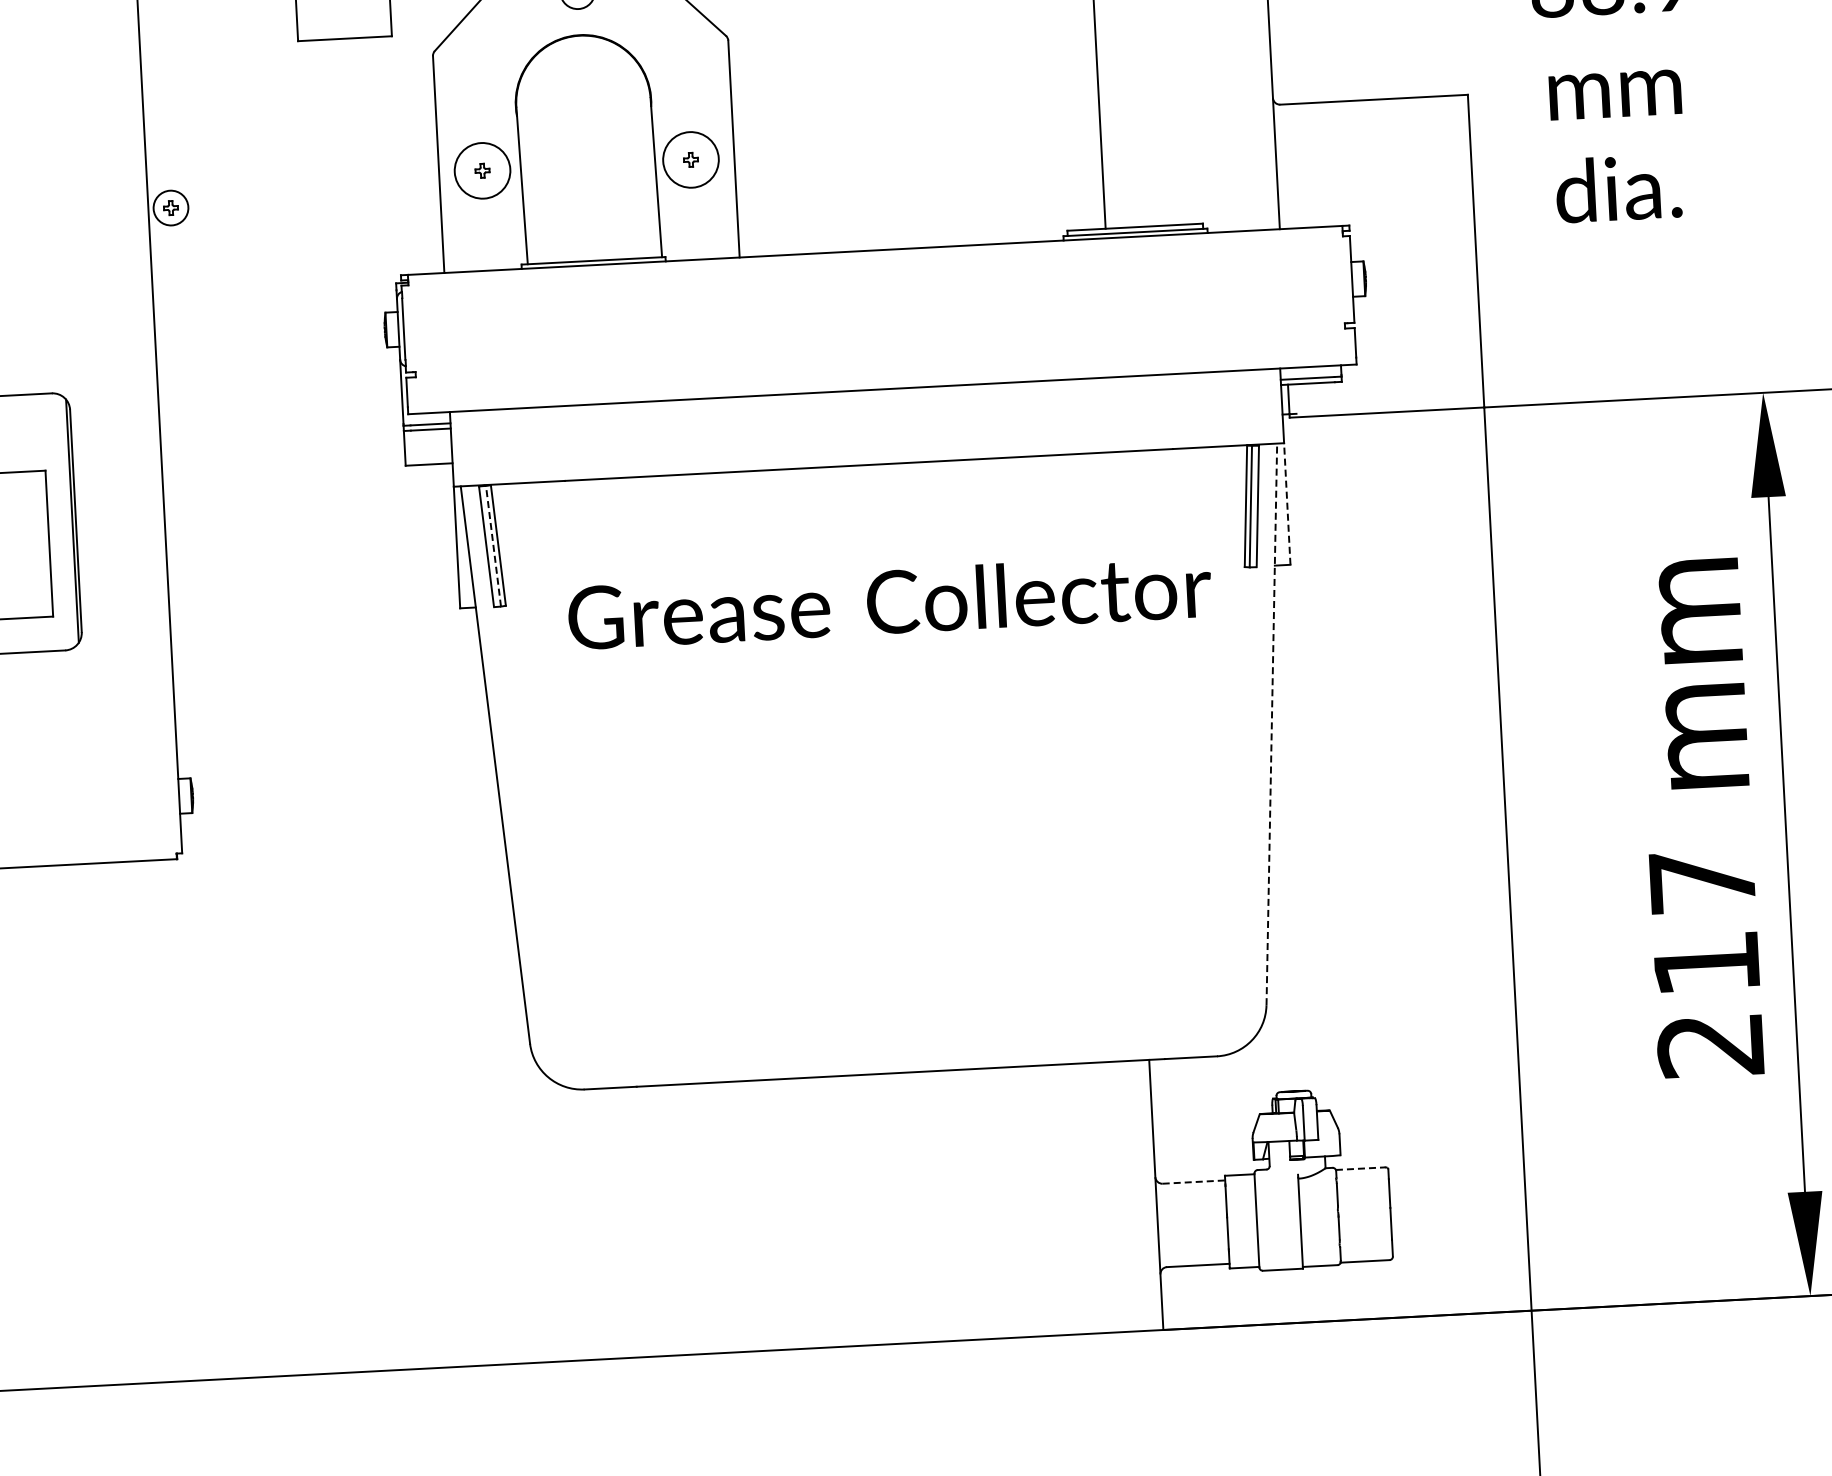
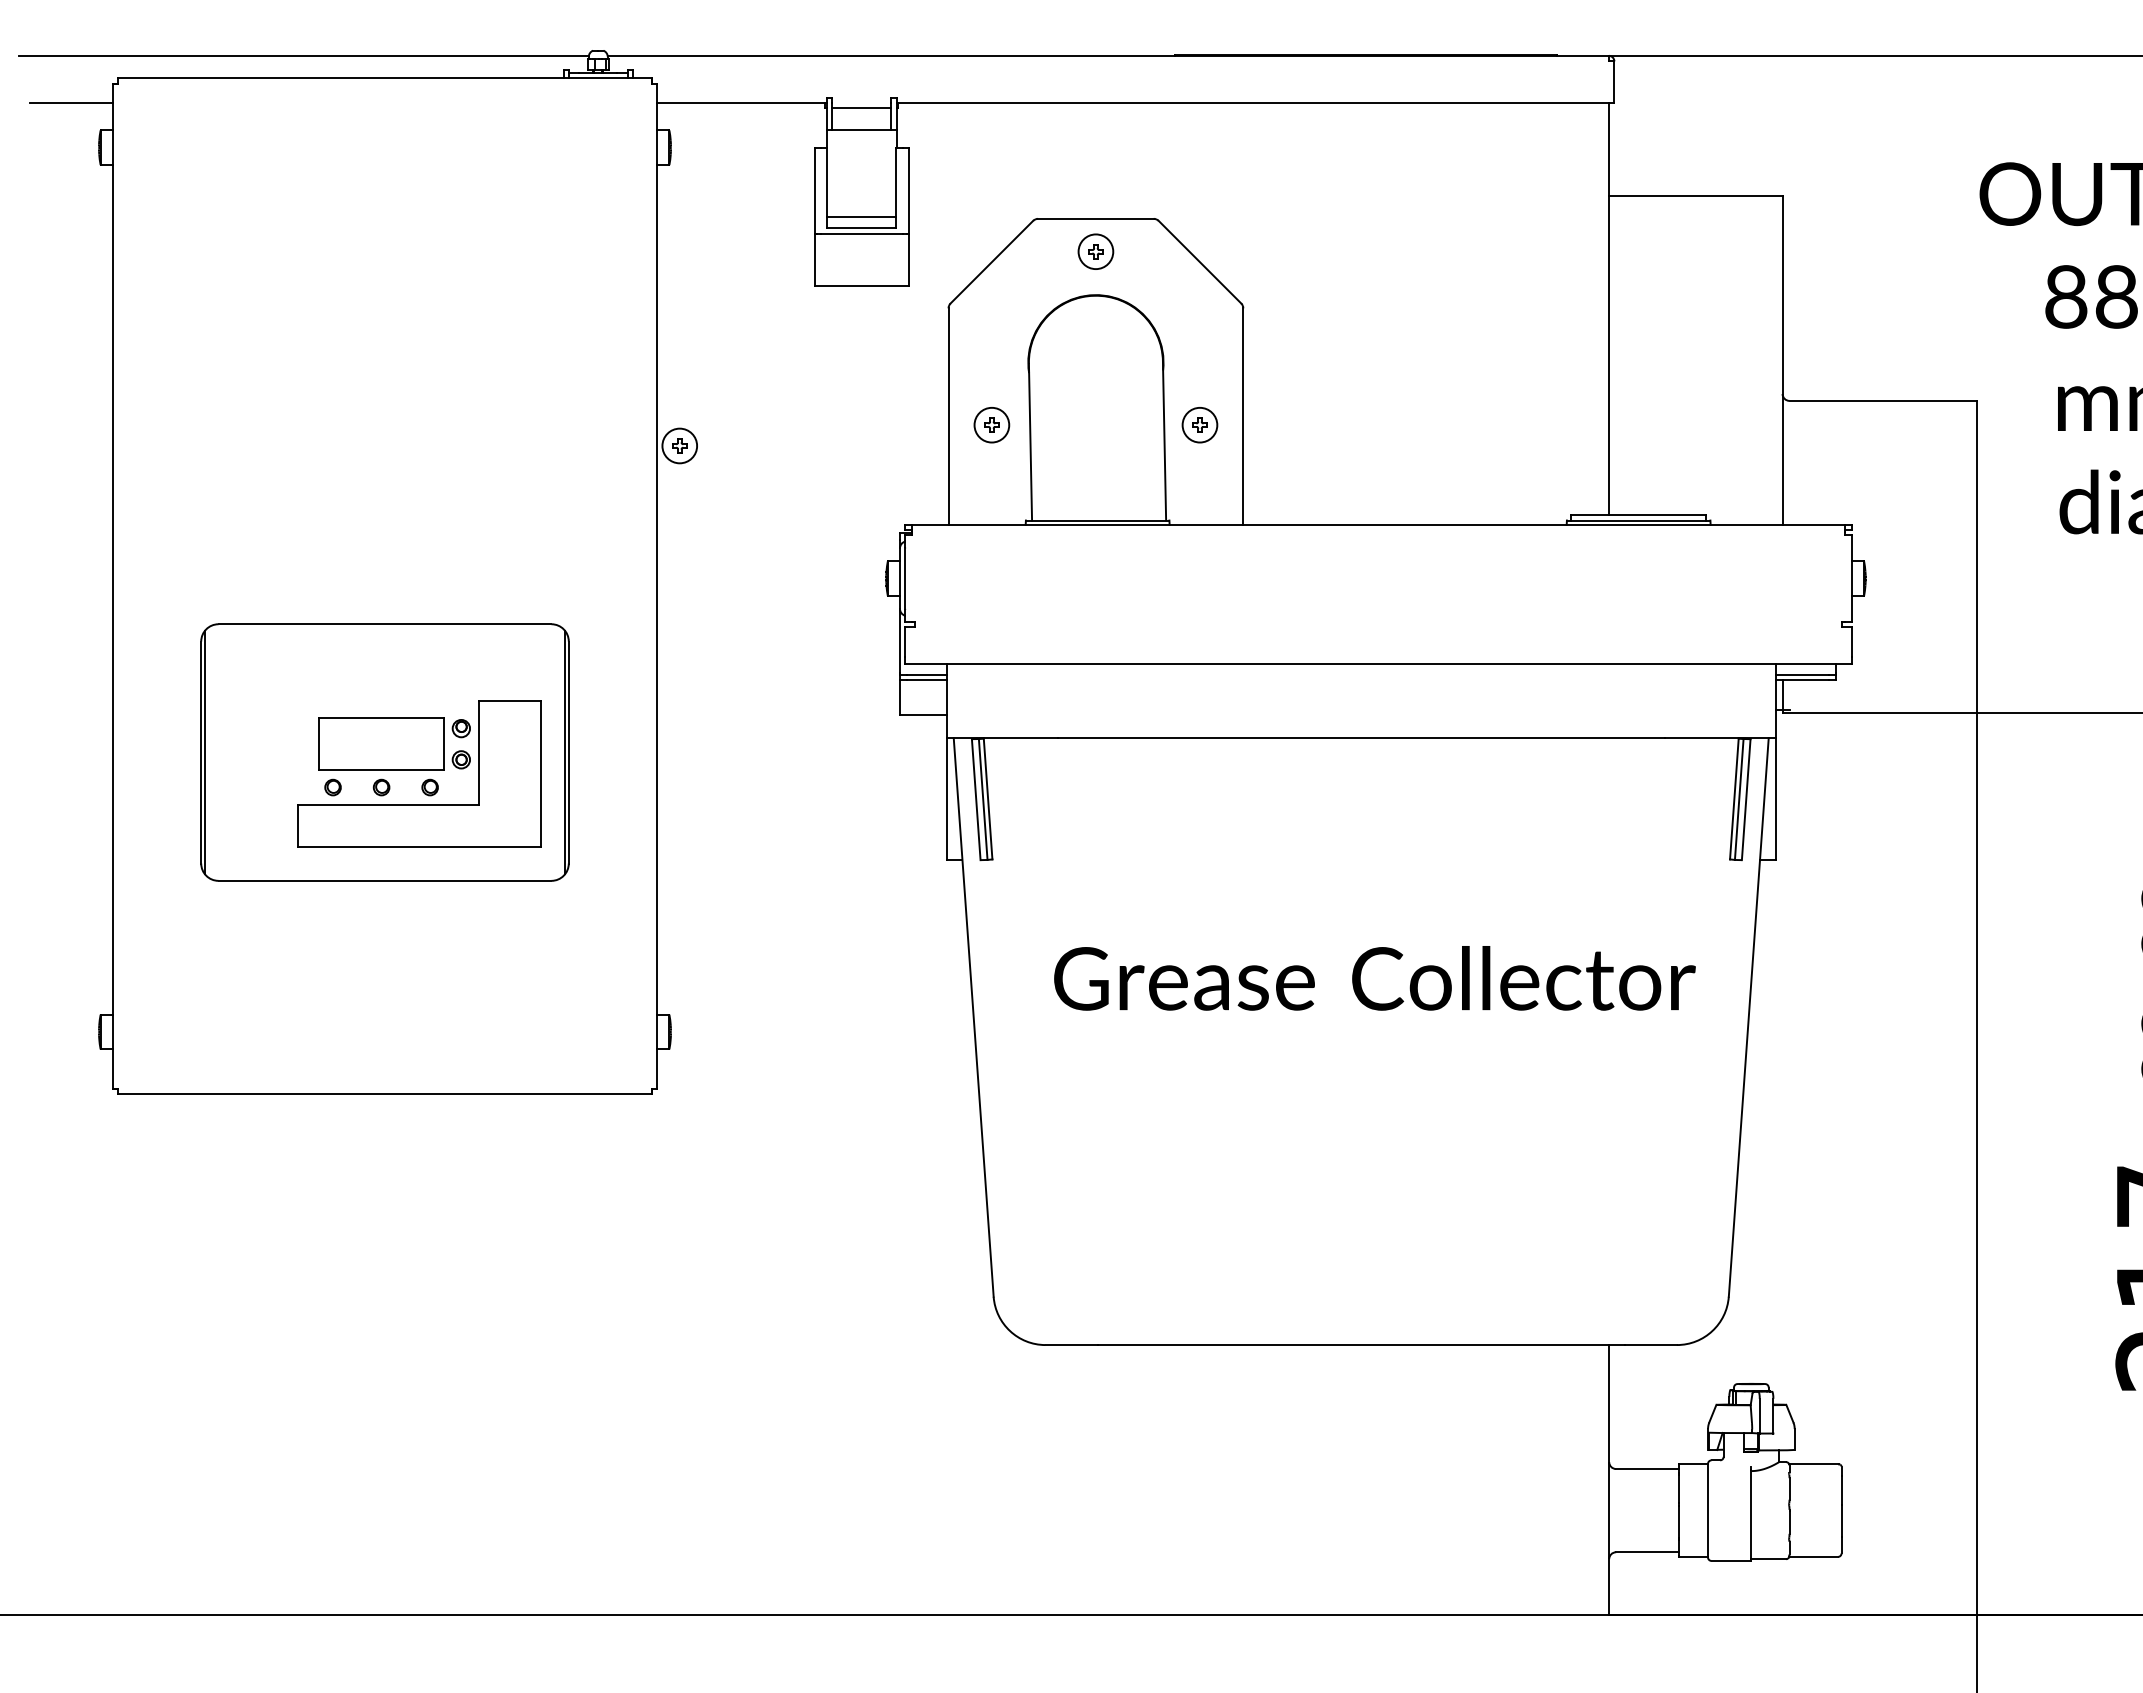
circle: (690, 159) -> (1199, 424), size x0.62
circle: (482, 170) -> (991, 424), size x0.62
line: (1287, 503) -> (1775, 798), dashed -> solid
line: (493, 546) -> (983, 799), dashed -> solid
text: (889, 601) -> (1374, 978), moved
line: (1271, 724) -> (1748, 1017), dashed -> solid
line: (1361, 1168) -> (1814, 1464), dashed -> solid
line: (1194, 1182) -> (1647, 1469), dashed -> solid

